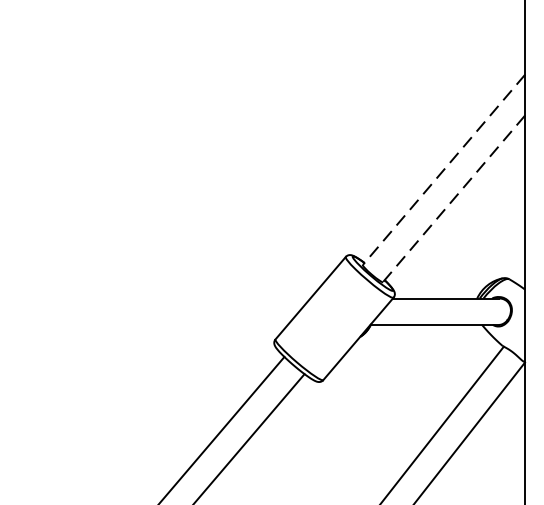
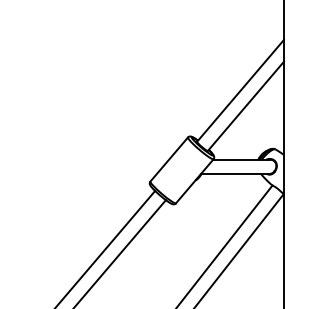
line: (443, 169) -> (240, 90), dashed -> solid
line: (453, 199) -> (245, 106), dashed -> solid

